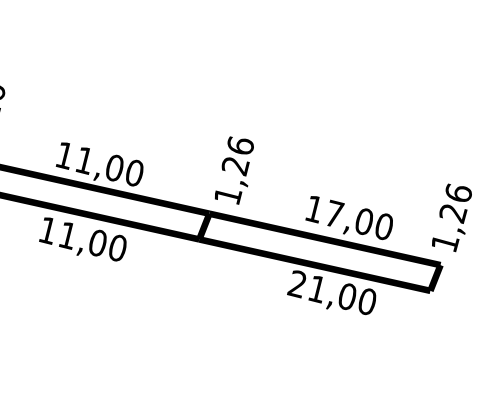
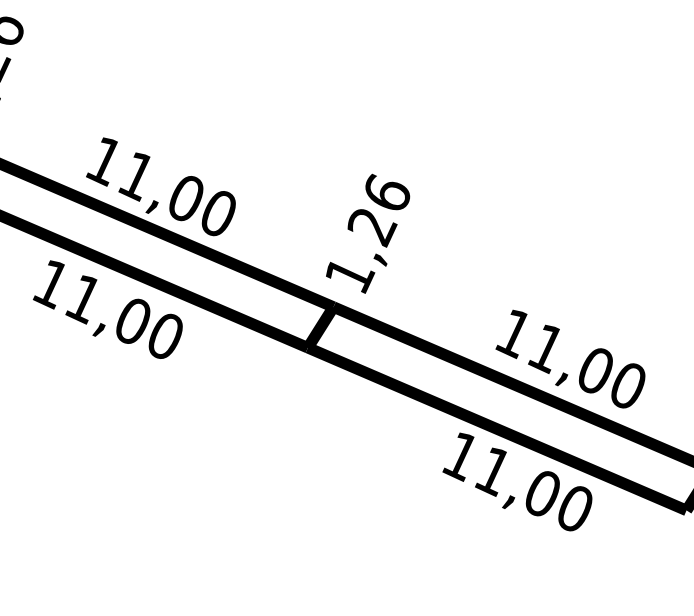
text: (234, 170) -> (368, 233), moved
text: (334, 213) -> (547, 347), 17,00 -> 11,00
text: (296, 284) -> (459, 456), 21,00 -> 11,00

